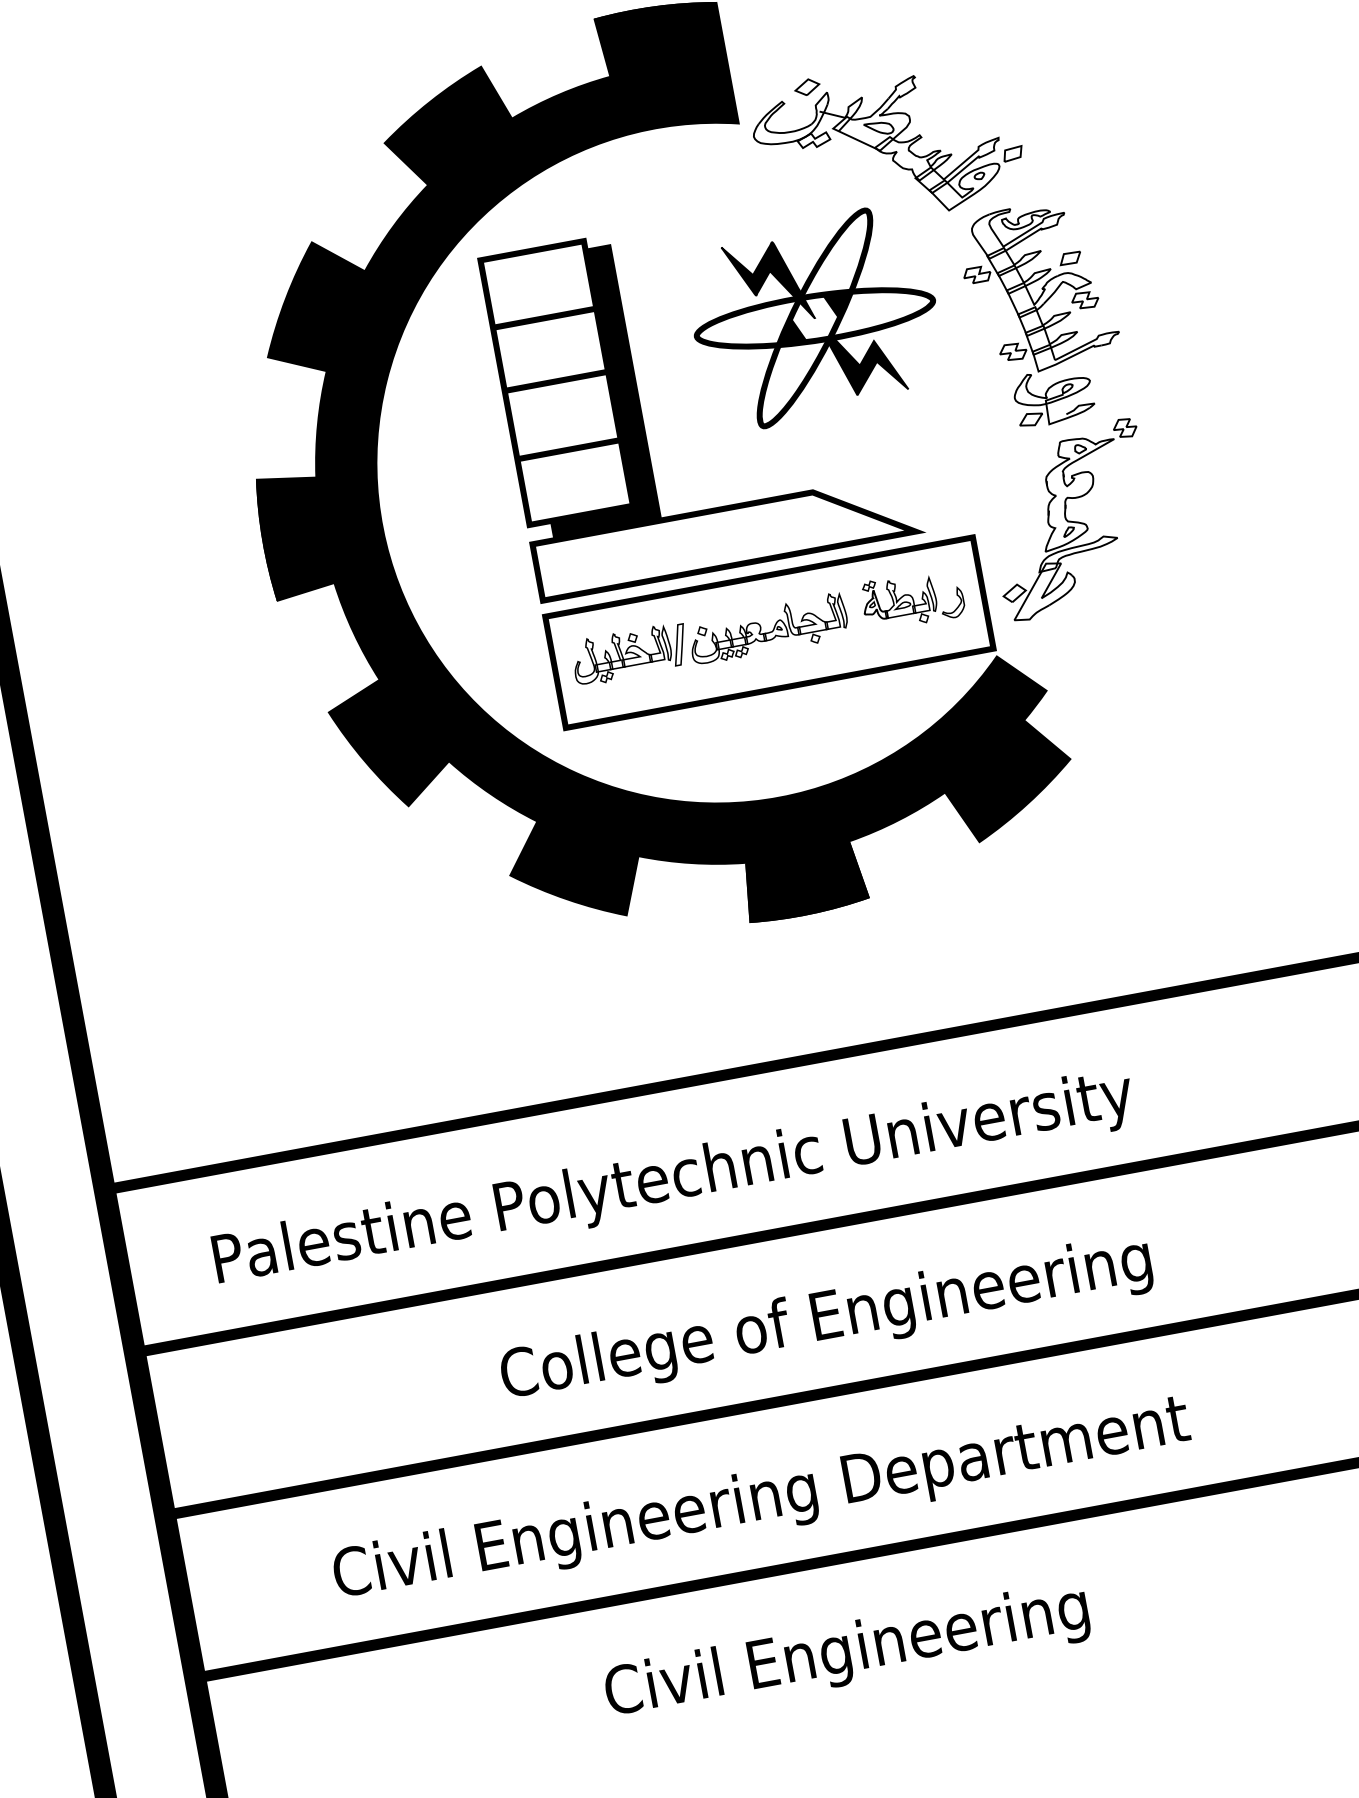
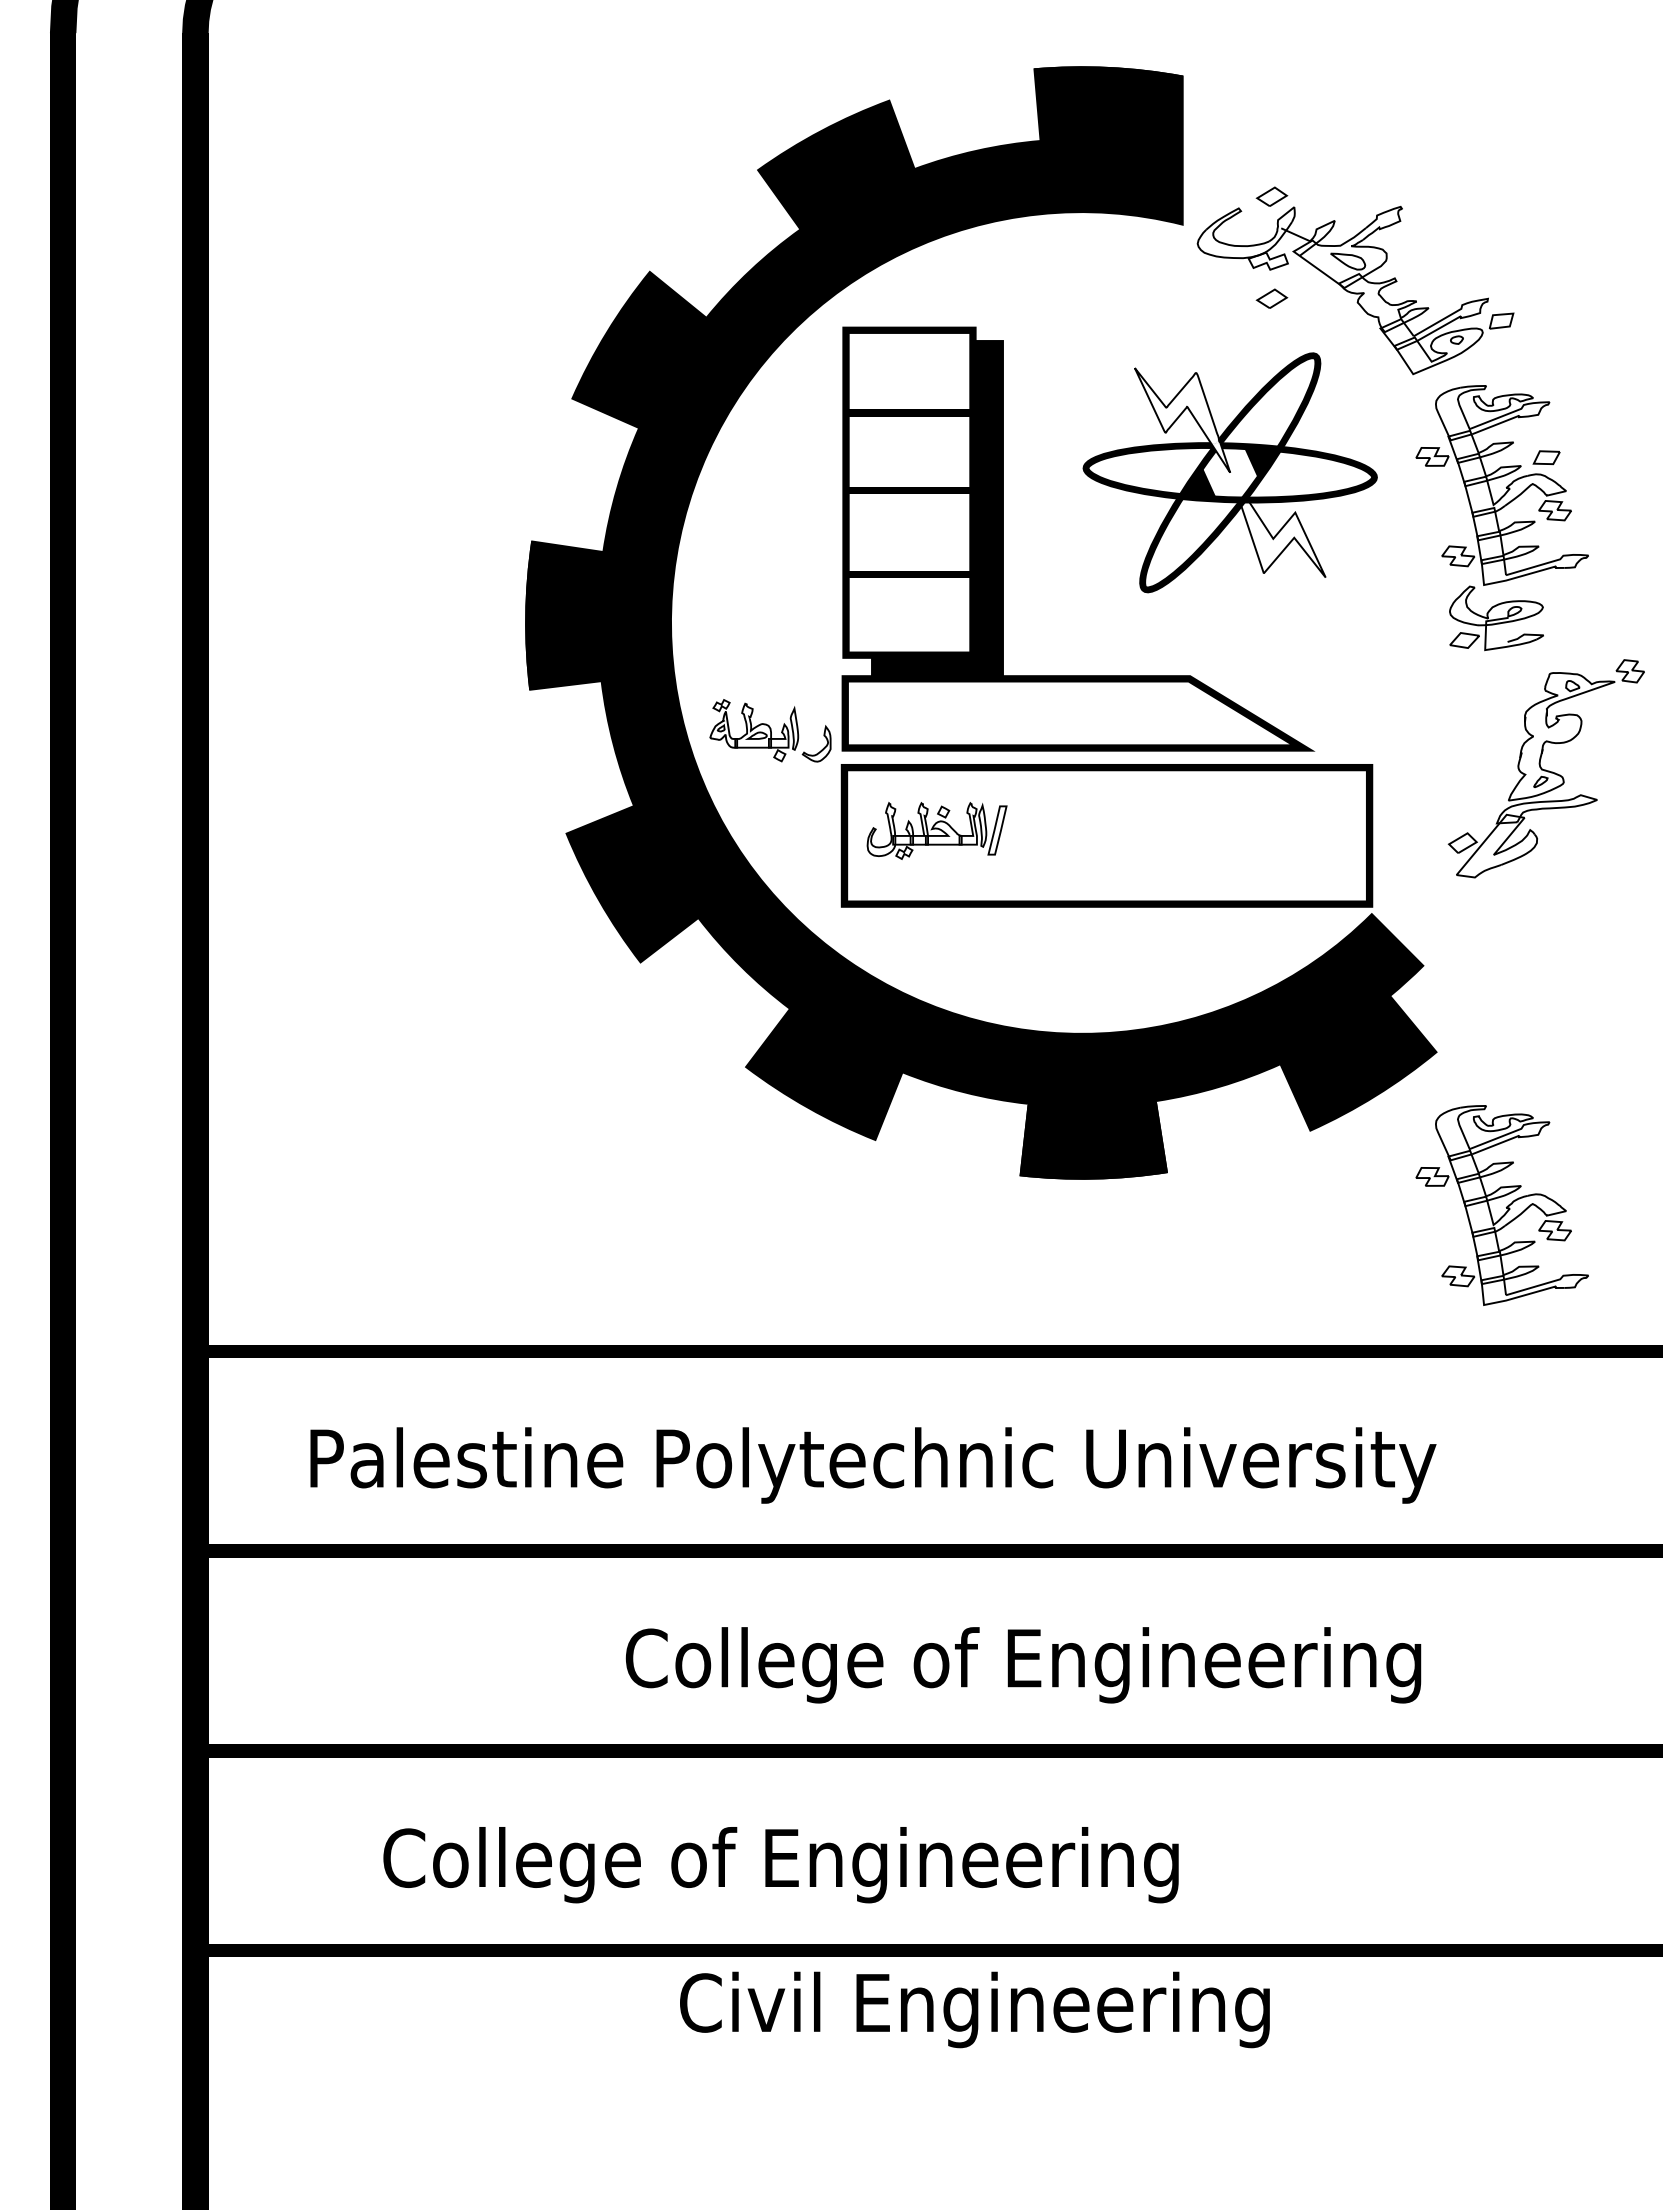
part: (822, 170) -> (1271, 298), added
fill: (768, 283) -> (1182, 420), removed
fill: (863, 361) -> (1278, 534), removed
part: (1070, 520) -> (1545, 768), moved
part: (912, 599) -> (770, 730), moved
part: (768, 628) -> (1106, 830), removed
part: (1146, 874) -> (1501, 1205), added
text: (781, 1497) -> (931, 1865), Civil Engineering Department -> College of Engineering
text: (846, 1653) -> (974, 2009), moved

